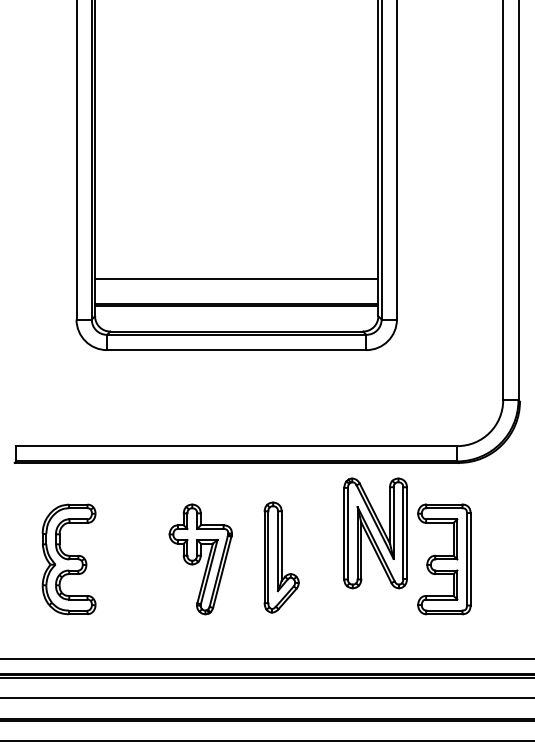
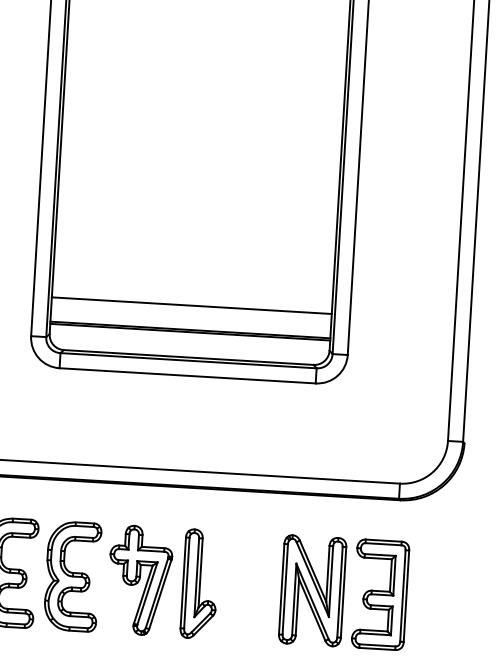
part: (375, 533) -> (312, 590), moved
part: (281, 557) -> (199, 584), moved
part: (132, 559) -> (72, 576), added

